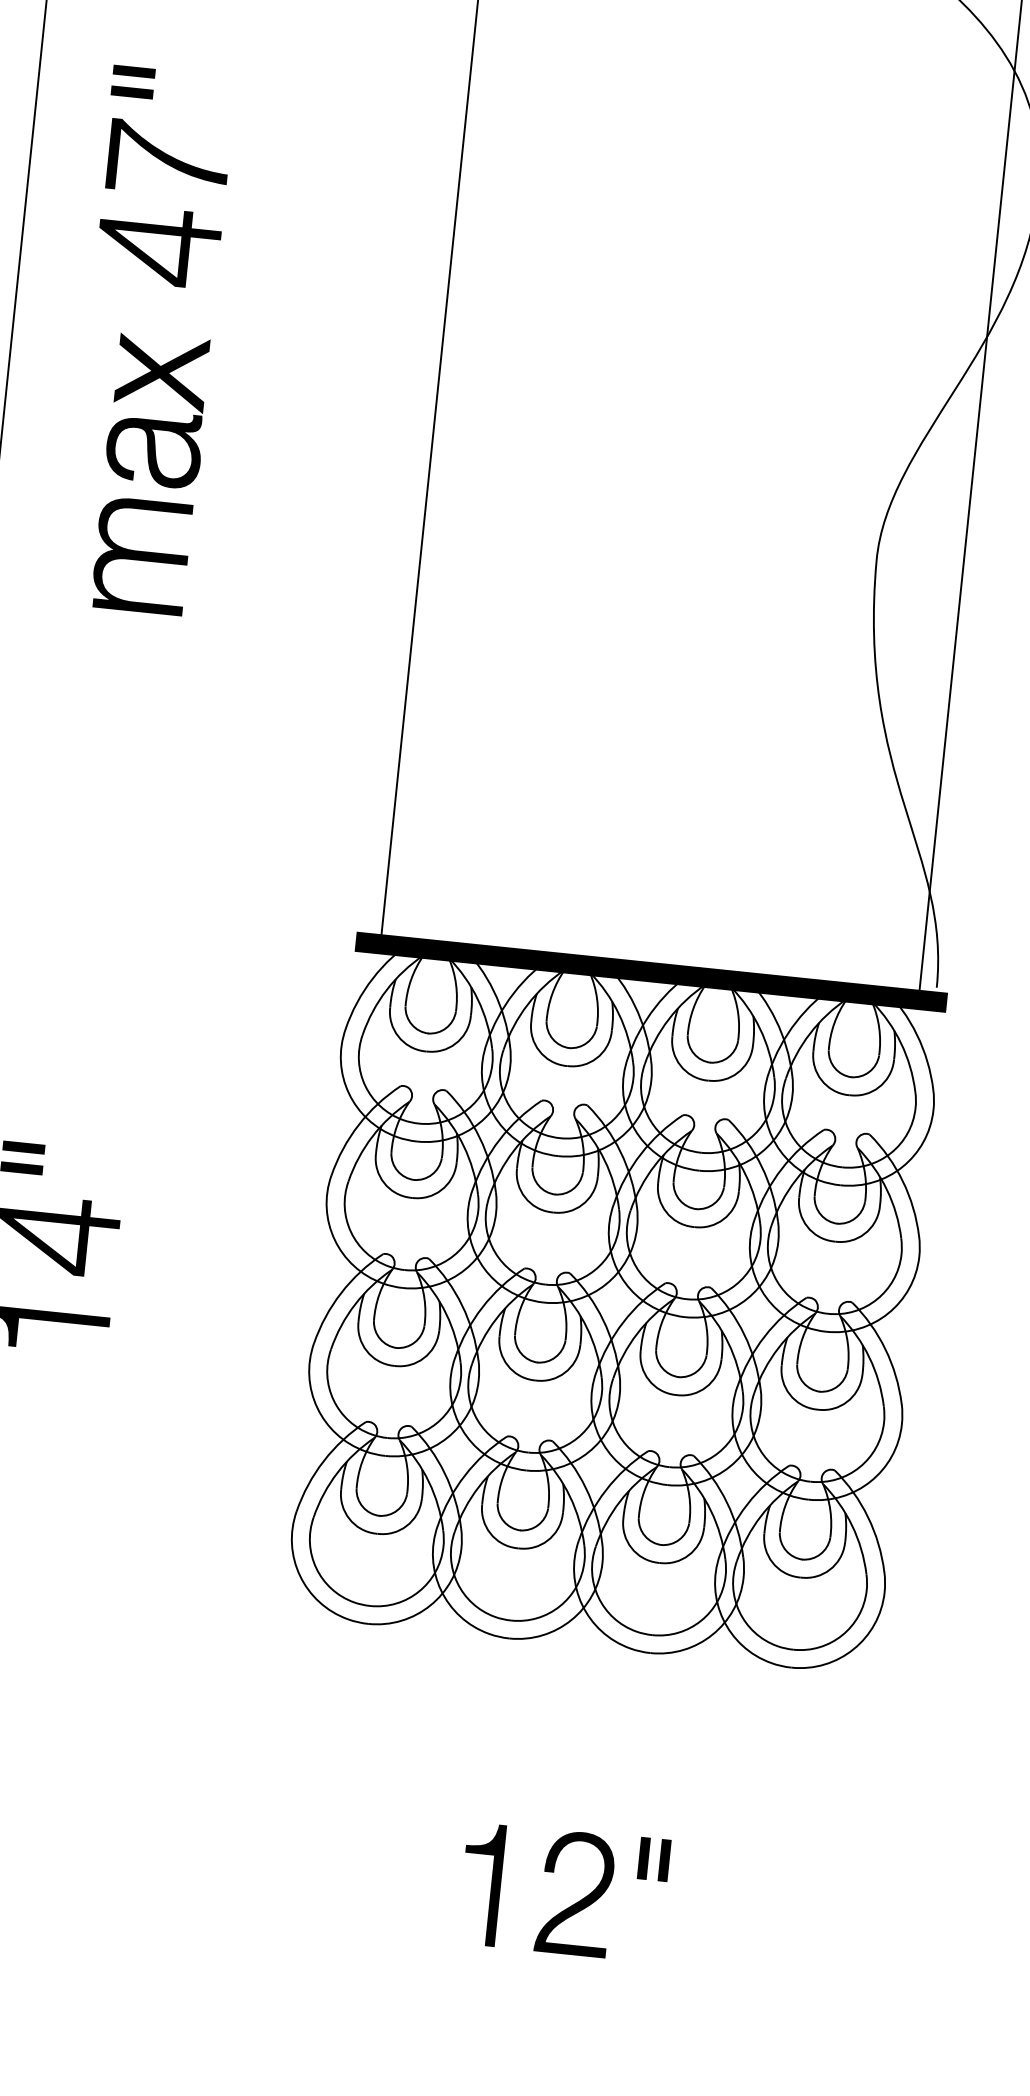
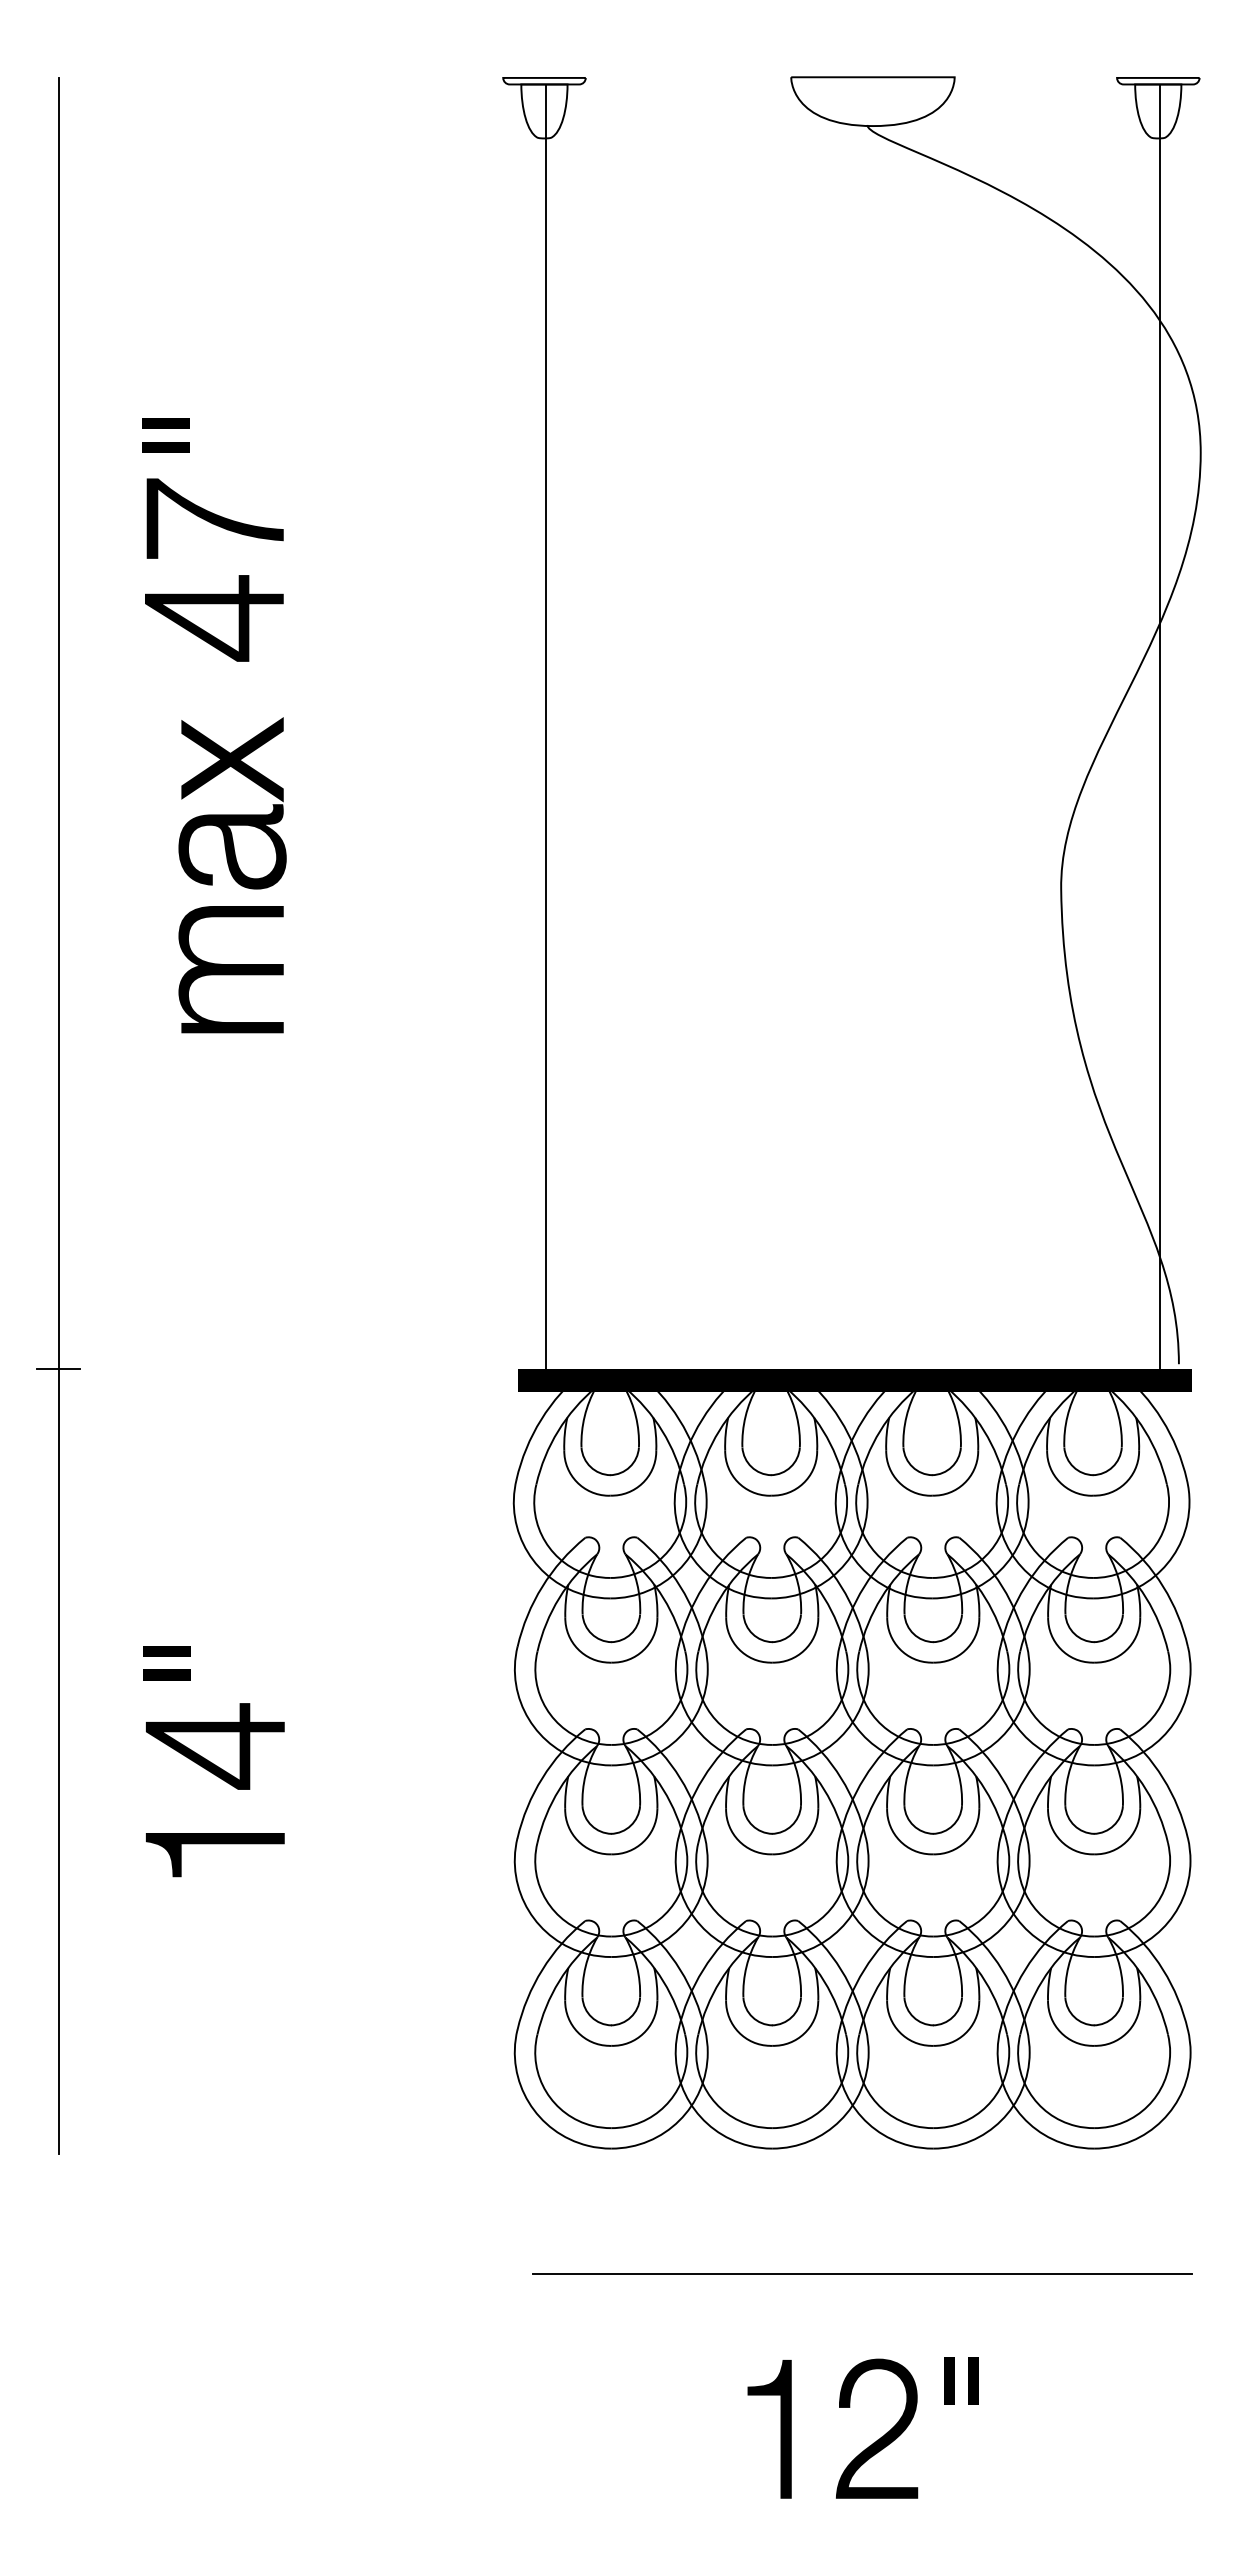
line: (577, 1756) -> (862, 2273), added

